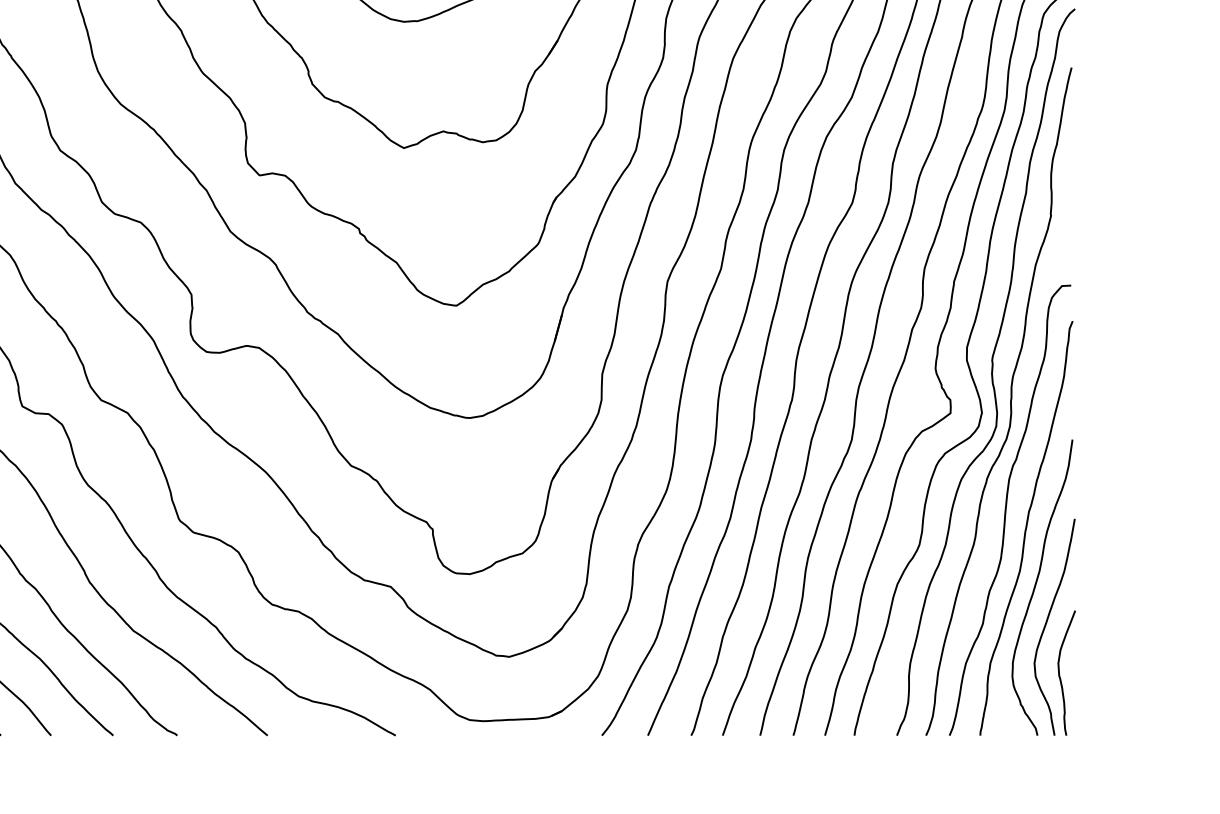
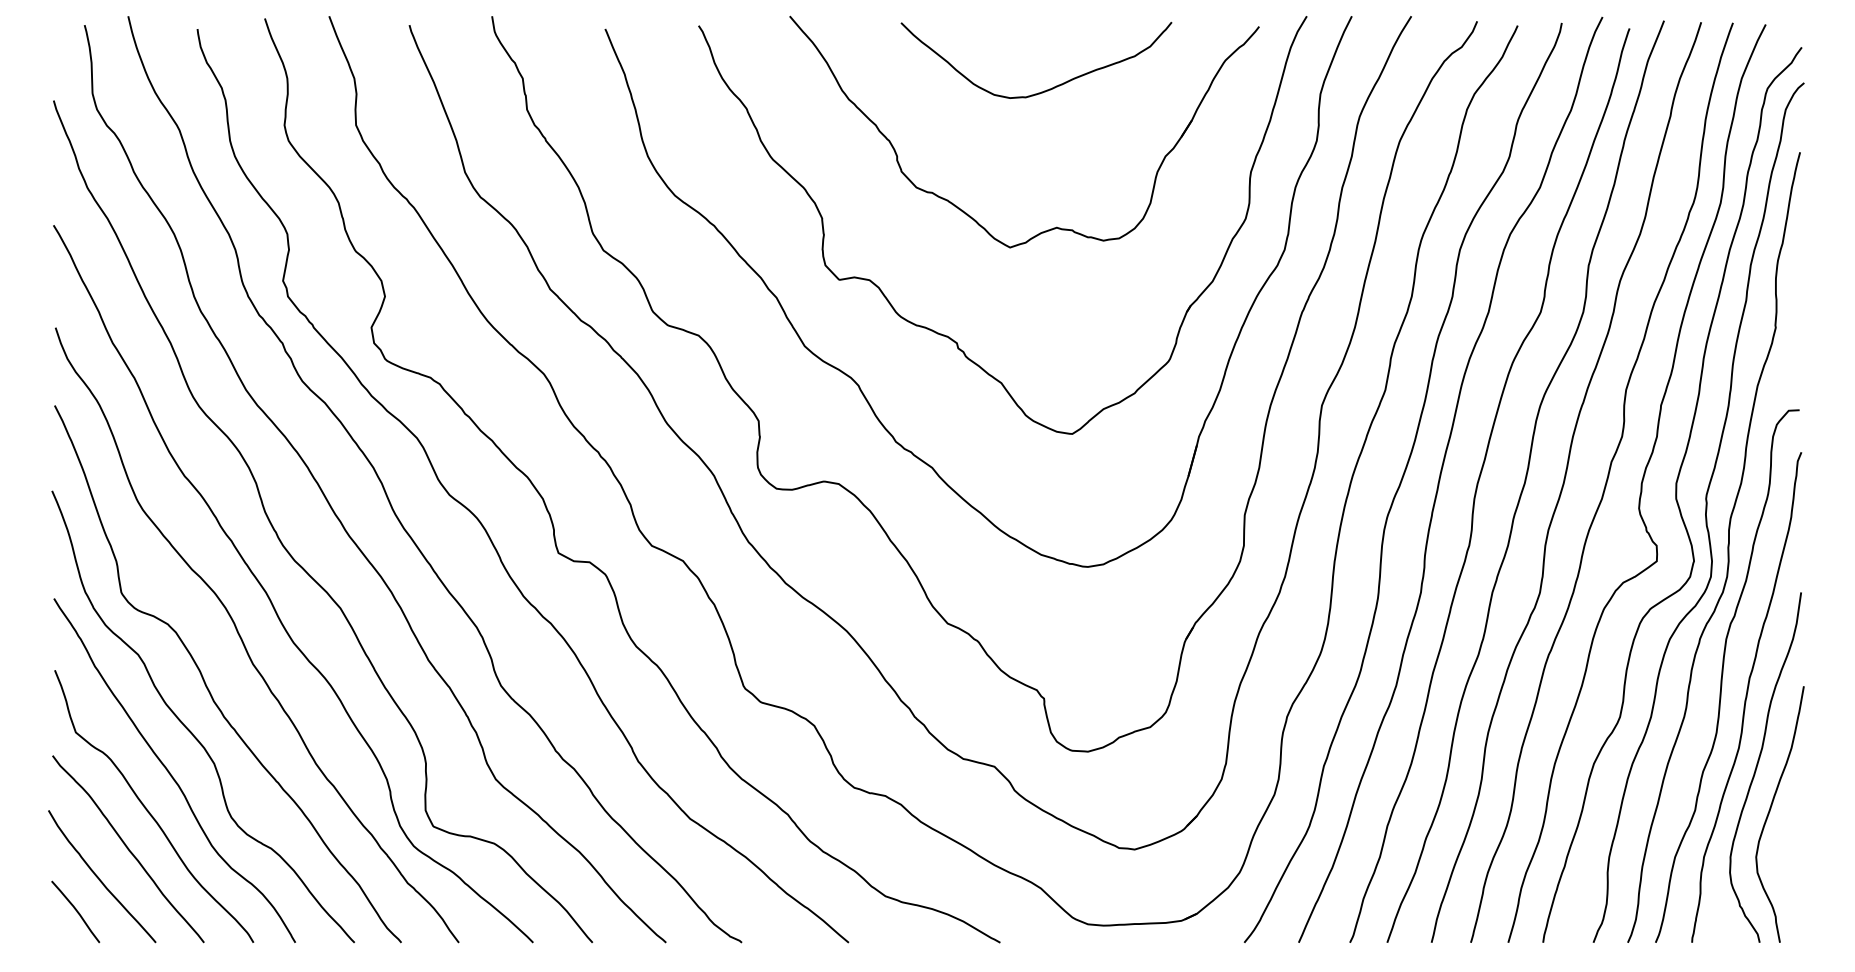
curve: (1060, 672) -> (1786, 868), removed

